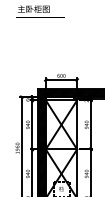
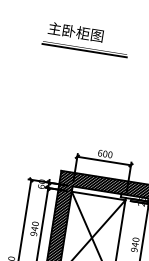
line: (39, 18) -> (83, 49), added

